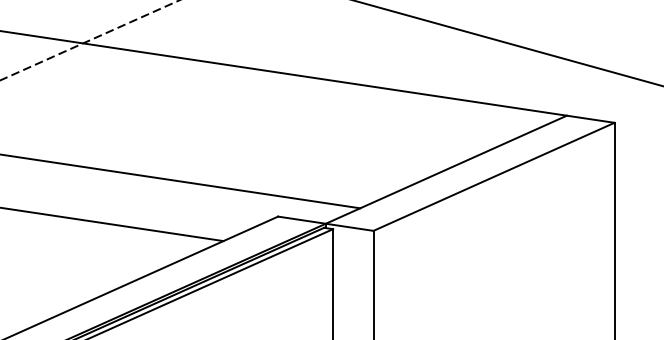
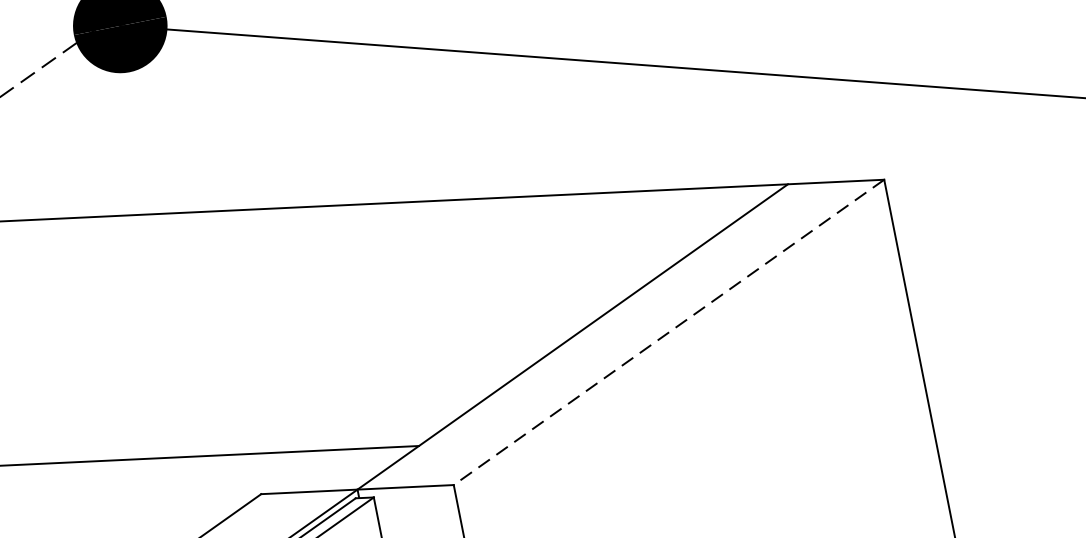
line: (493, 177) -> (668, 333), solid -> dashed

